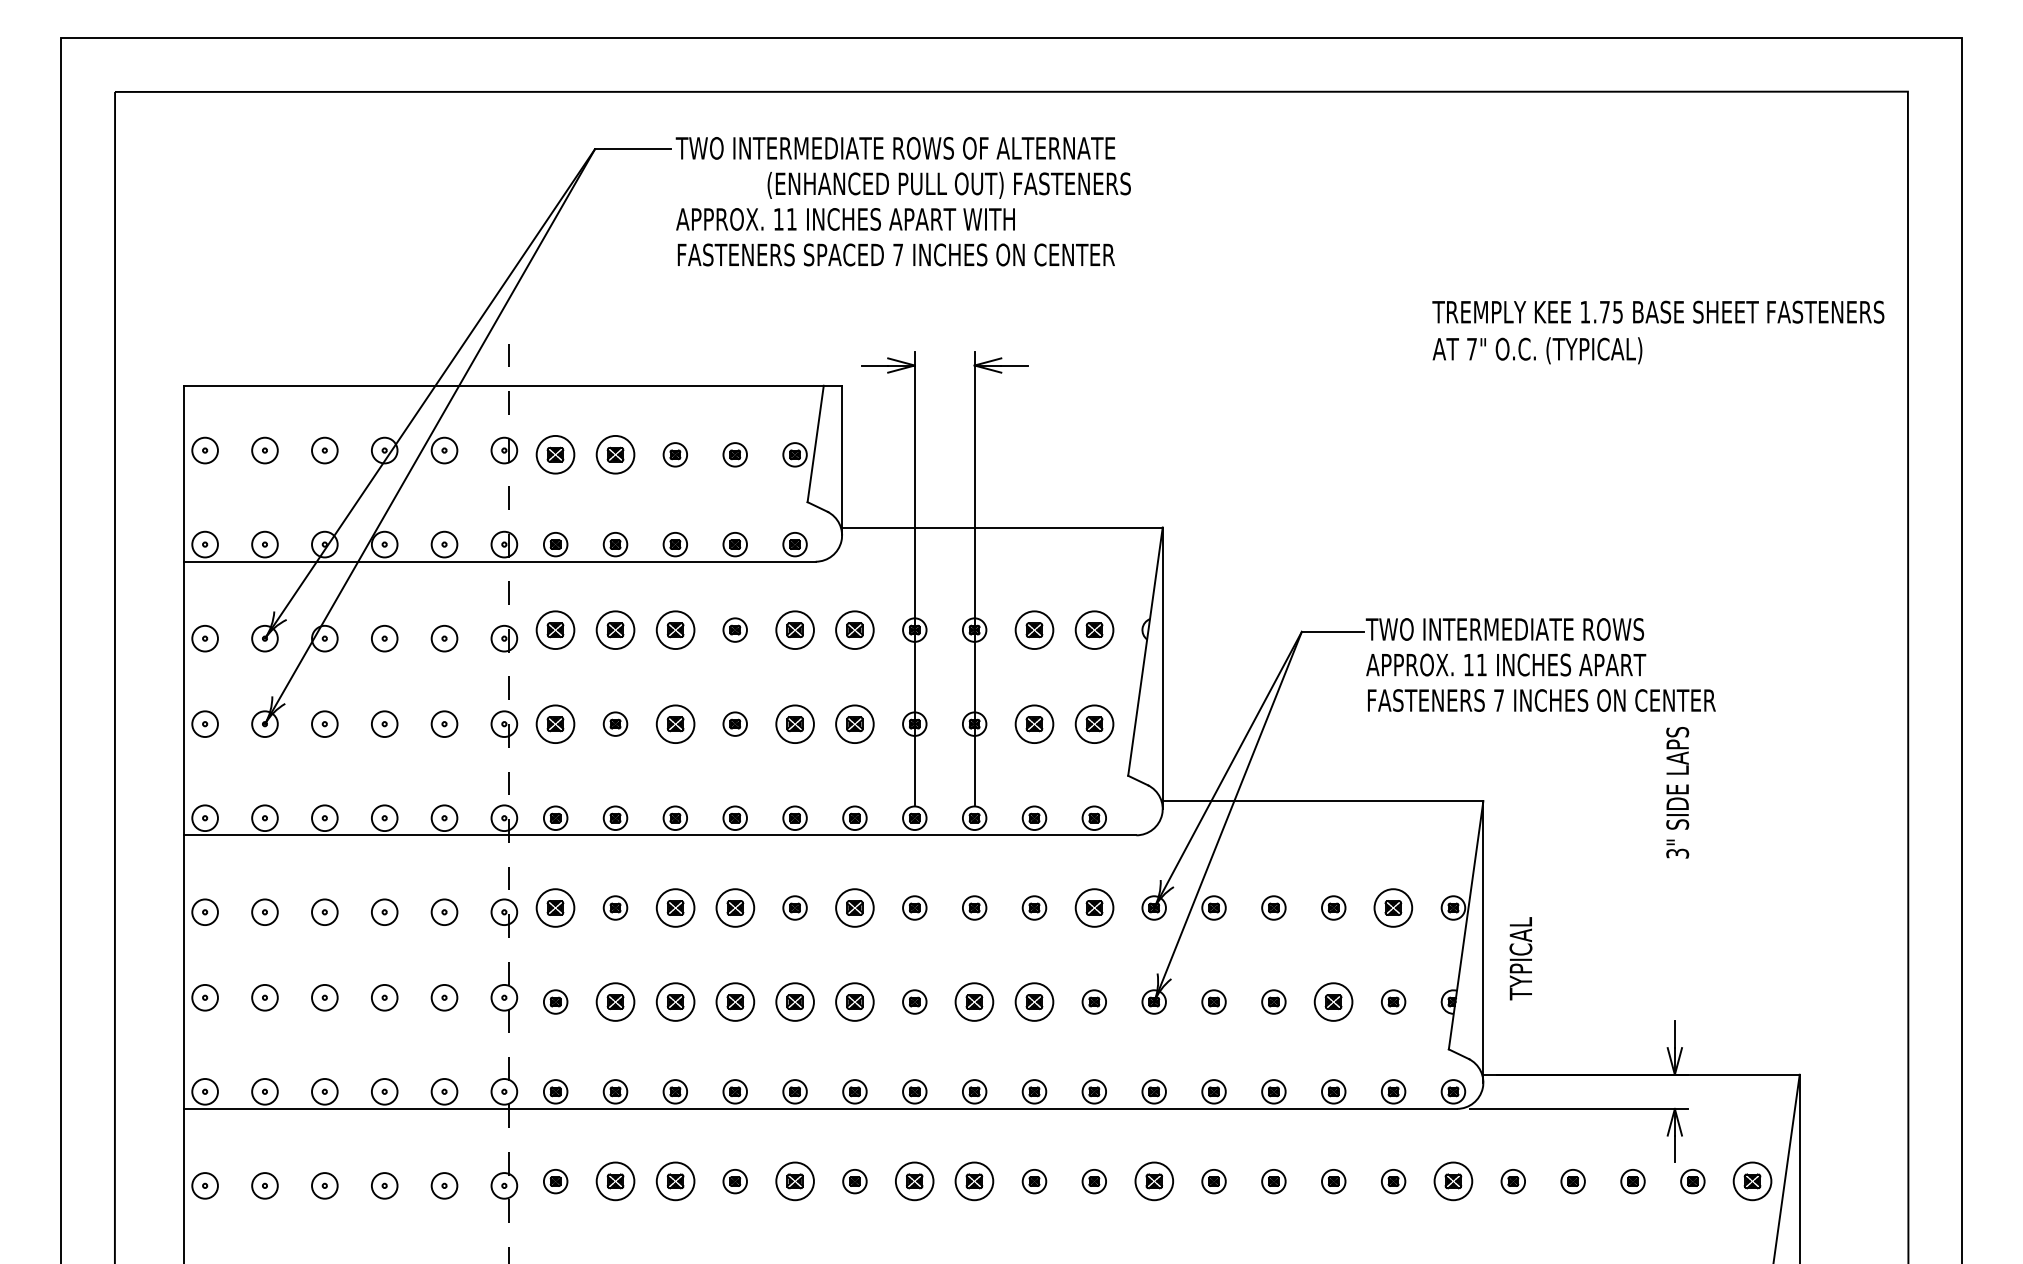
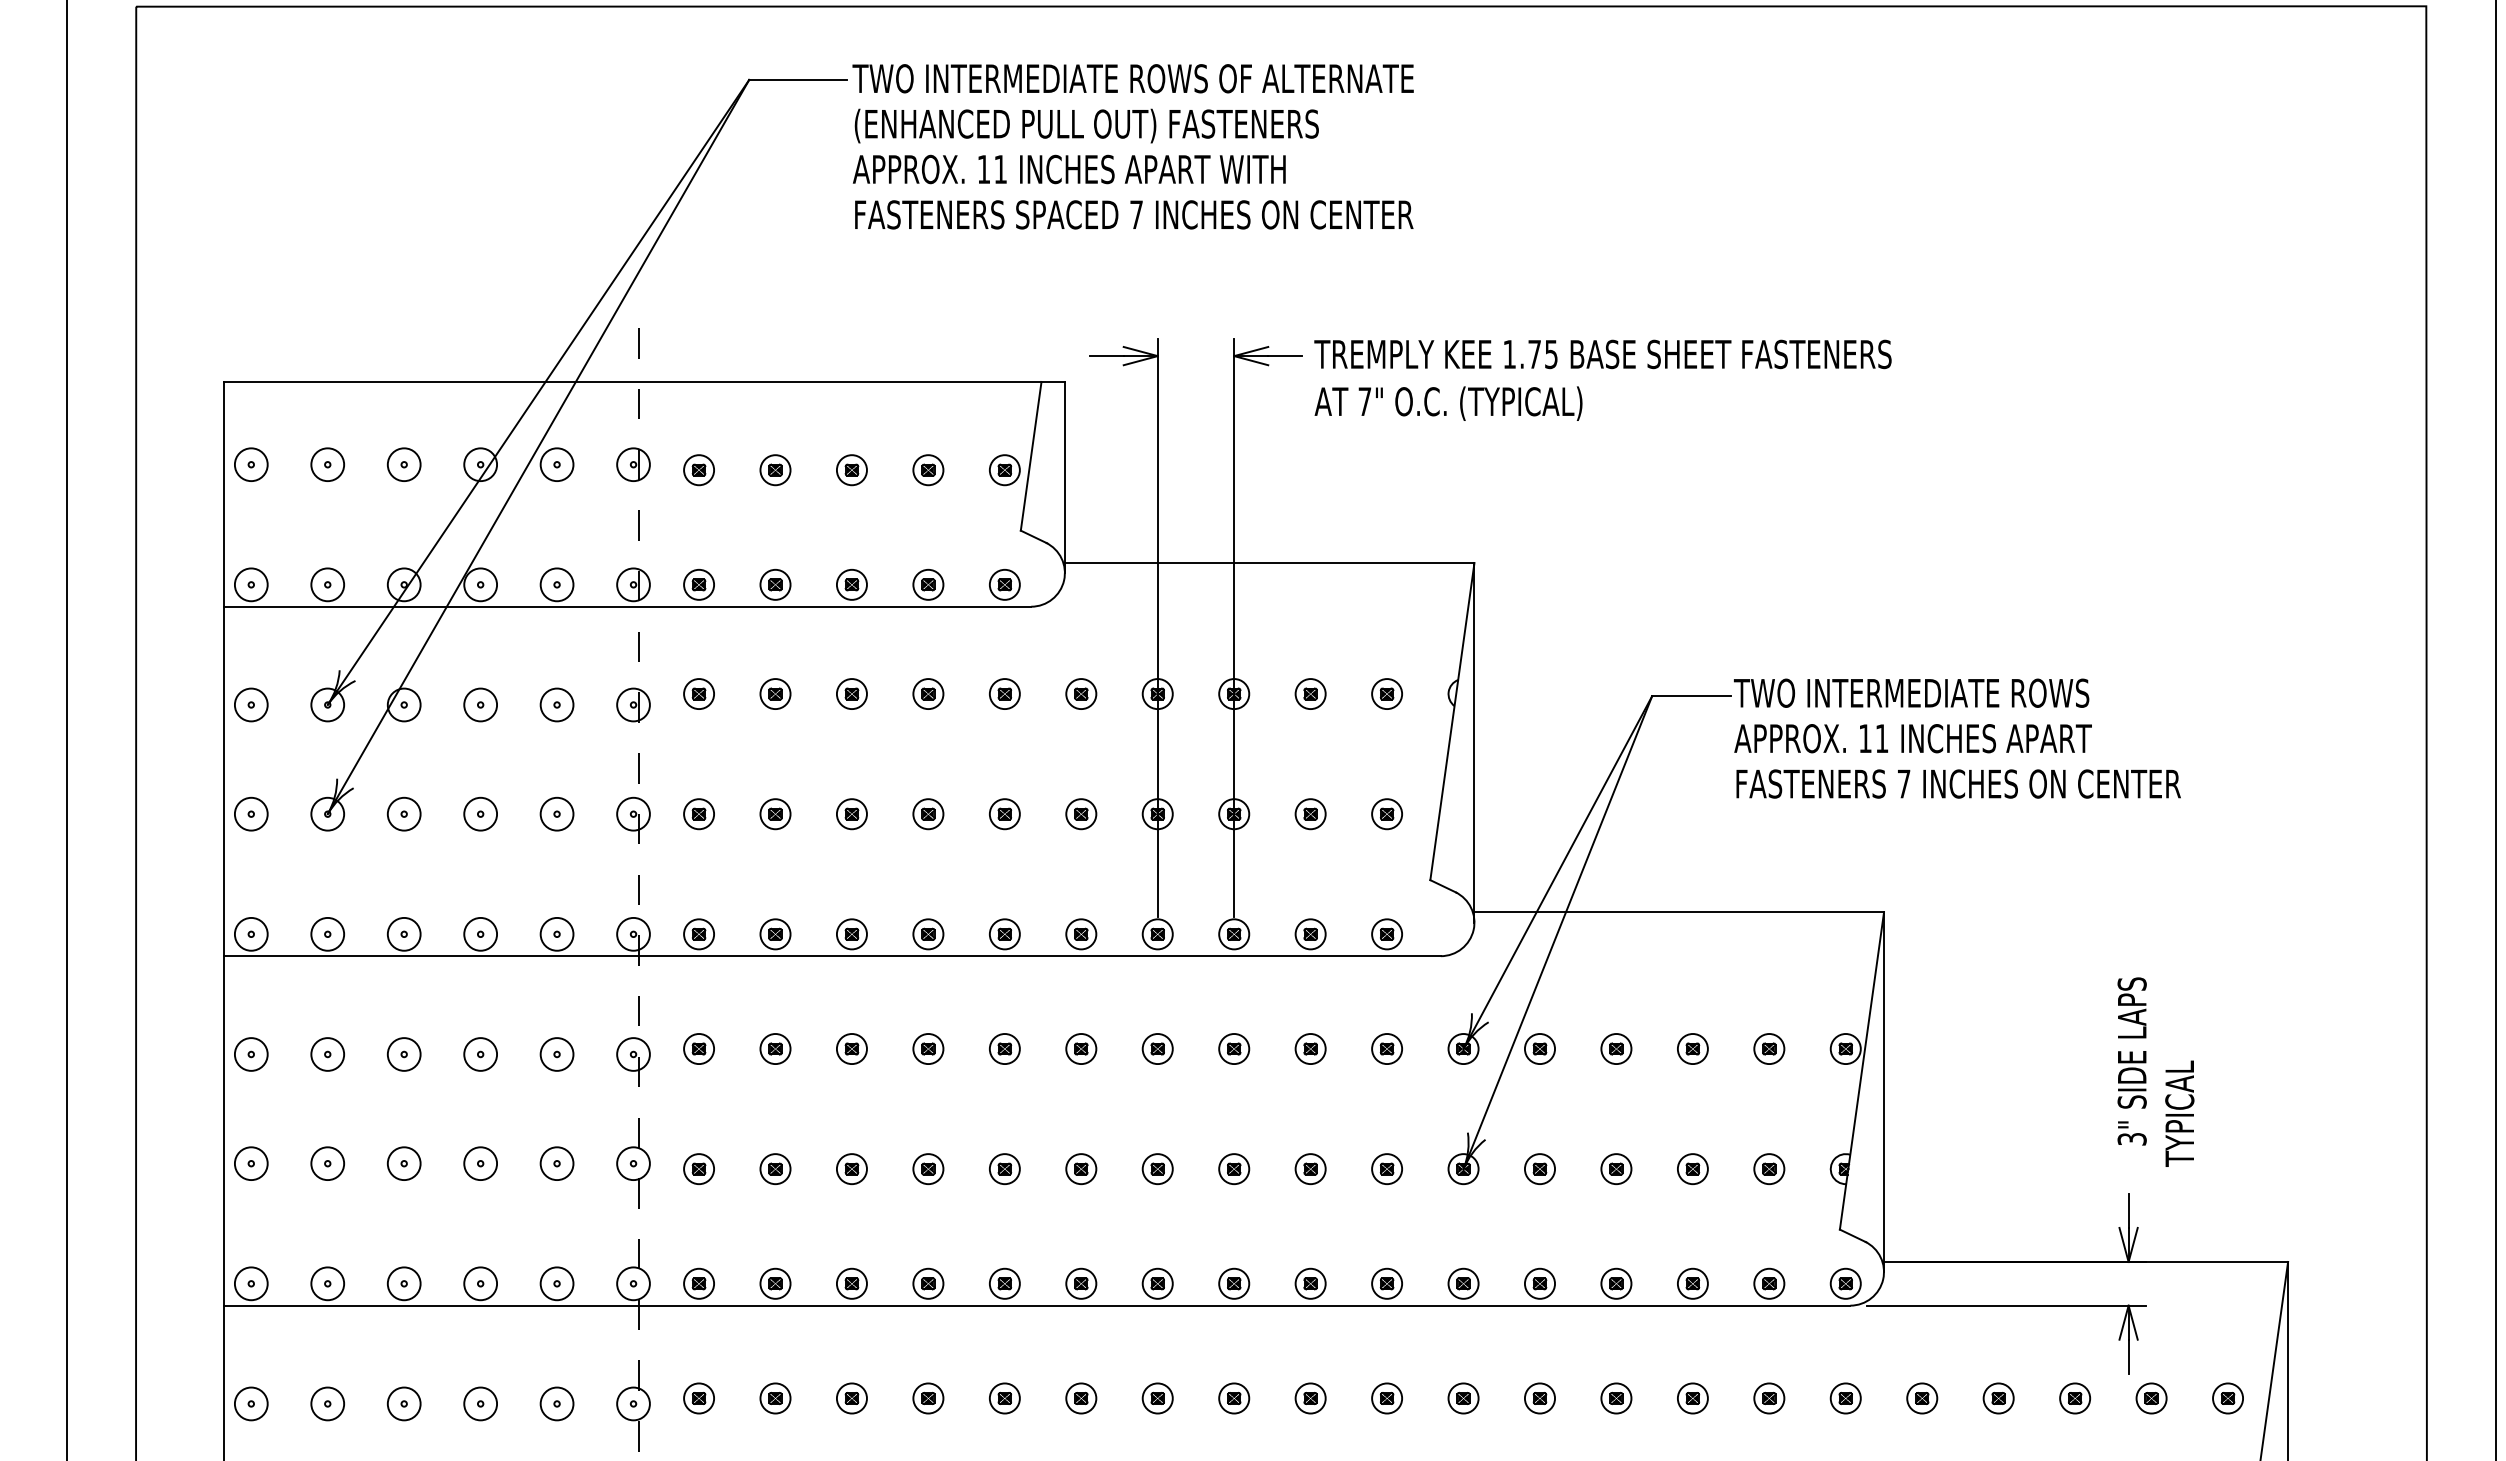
text: (948, 185) -> (1085, 126), moved
text: (1658, 332) -> (1603, 380), moved
part: (555, 454) -> (698, 469), size x0.62
part: (615, 454) -> (775, 469), size x0.62
part: (555, 629) -> (698, 693), size x0.62
part: (615, 629) -> (775, 693), size x0.62
part: (674, 629) -> (850, 693), size x0.62
part: (794, 629) -> (1004, 693), size x0.62
part: (854, 629) -> (1080, 693), size x0.62
part: (1034, 629) -> (1310, 693), size x0.62
part: (1093, 629) -> (1386, 693), size x0.62
part: (555, 723) -> (698, 813), size x0.62
part: (674, 723) -> (850, 813), size x0.62
part: (794, 723) -> (1004, 813), size x0.62
part: (854, 723) -> (1080, 813), size x0.62
part: (1034, 723) -> (1310, 813), size x0.62
part: (1093, 723) -> (1386, 813), size x0.62
text: (1677, 792) -> (2131, 1061), moved
part: (555, 907) -> (698, 1048), size x0.62
part: (674, 907) -> (850, 1048), size x0.62
part: (734, 907) -> (927, 1048), size x0.62
part: (854, 907) -> (1080, 1048), size x0.62
part: (1093, 907) -> (1386, 1048), size x0.62
part: (1393, 907) -> (1769, 1048), size x0.62
text: (1520, 958) -> (2179, 1113), moved
part: (615, 1001) -> (775, 1168), size x0.62
part: (674, 1001) -> (850, 1168), size x0.62
part: (734, 1001) -> (927, 1168), size x0.62
part: (794, 1001) -> (1004, 1168), size x0.62
part: (854, 1001) -> (1080, 1168), size x0.62
part: (974, 1001) -> (1234, 1168), size x0.62
part: (1034, 1001) -> (1310, 1168), size x0.62
part: (1333, 1001) -> (1692, 1168), size x0.62
part: (615, 1181) -> (775, 1398), size x0.62
part: (674, 1181) -> (850, 1398), size x0.62
part: (794, 1181) -> (1004, 1398), size x0.62
part: (914, 1181) -> (1157, 1398), size x0.62
part: (974, 1181) -> (1234, 1398), size x0.62
part: (1153, 1181) -> (1462, 1398), size x0.62
part: (1453, 1181) -> (1845, 1398), size x0.62
part: (1752, 1181) -> (2227, 1398), size x0.62

